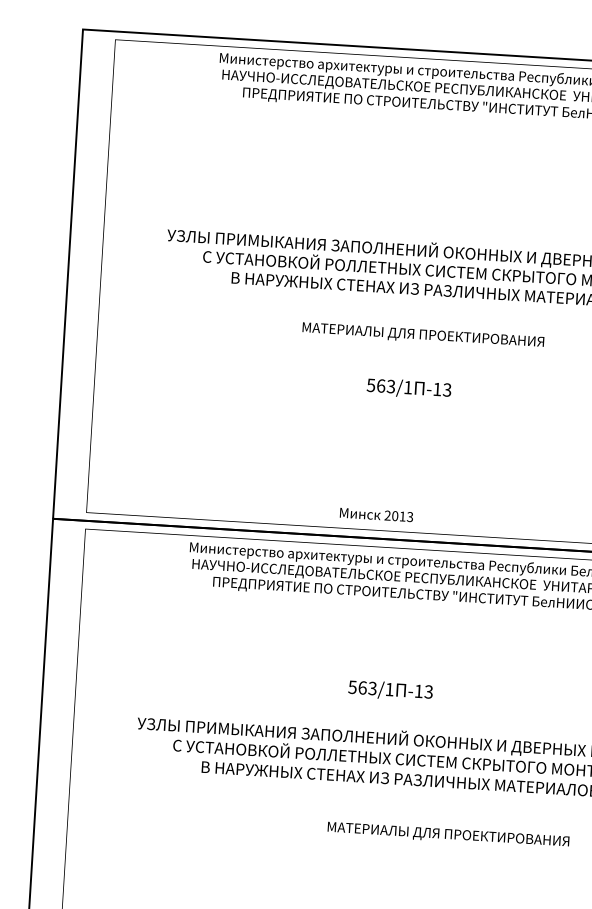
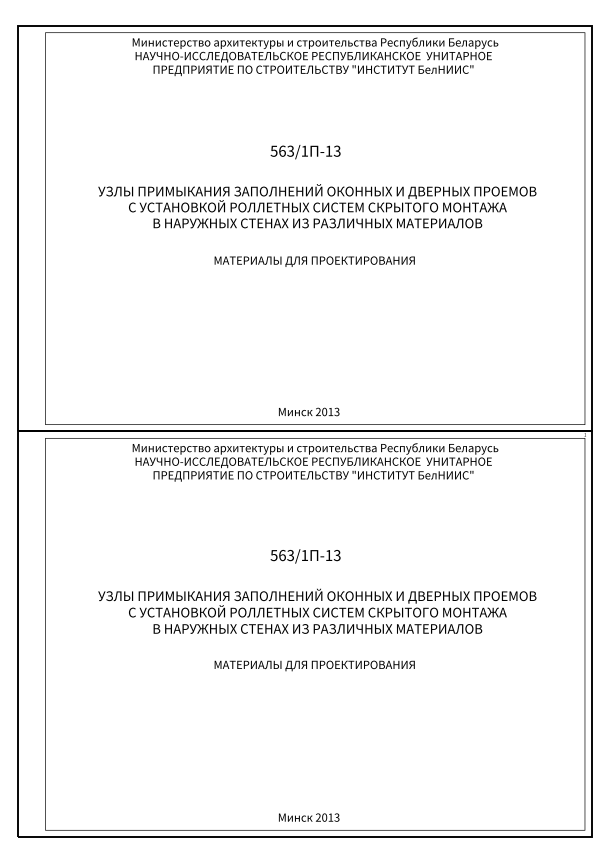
text: (408, 389) -> (305, 152), moved
text: (377, 514) -> (309, 411), moved
text: (448, 834) -> (314, 665), moved

